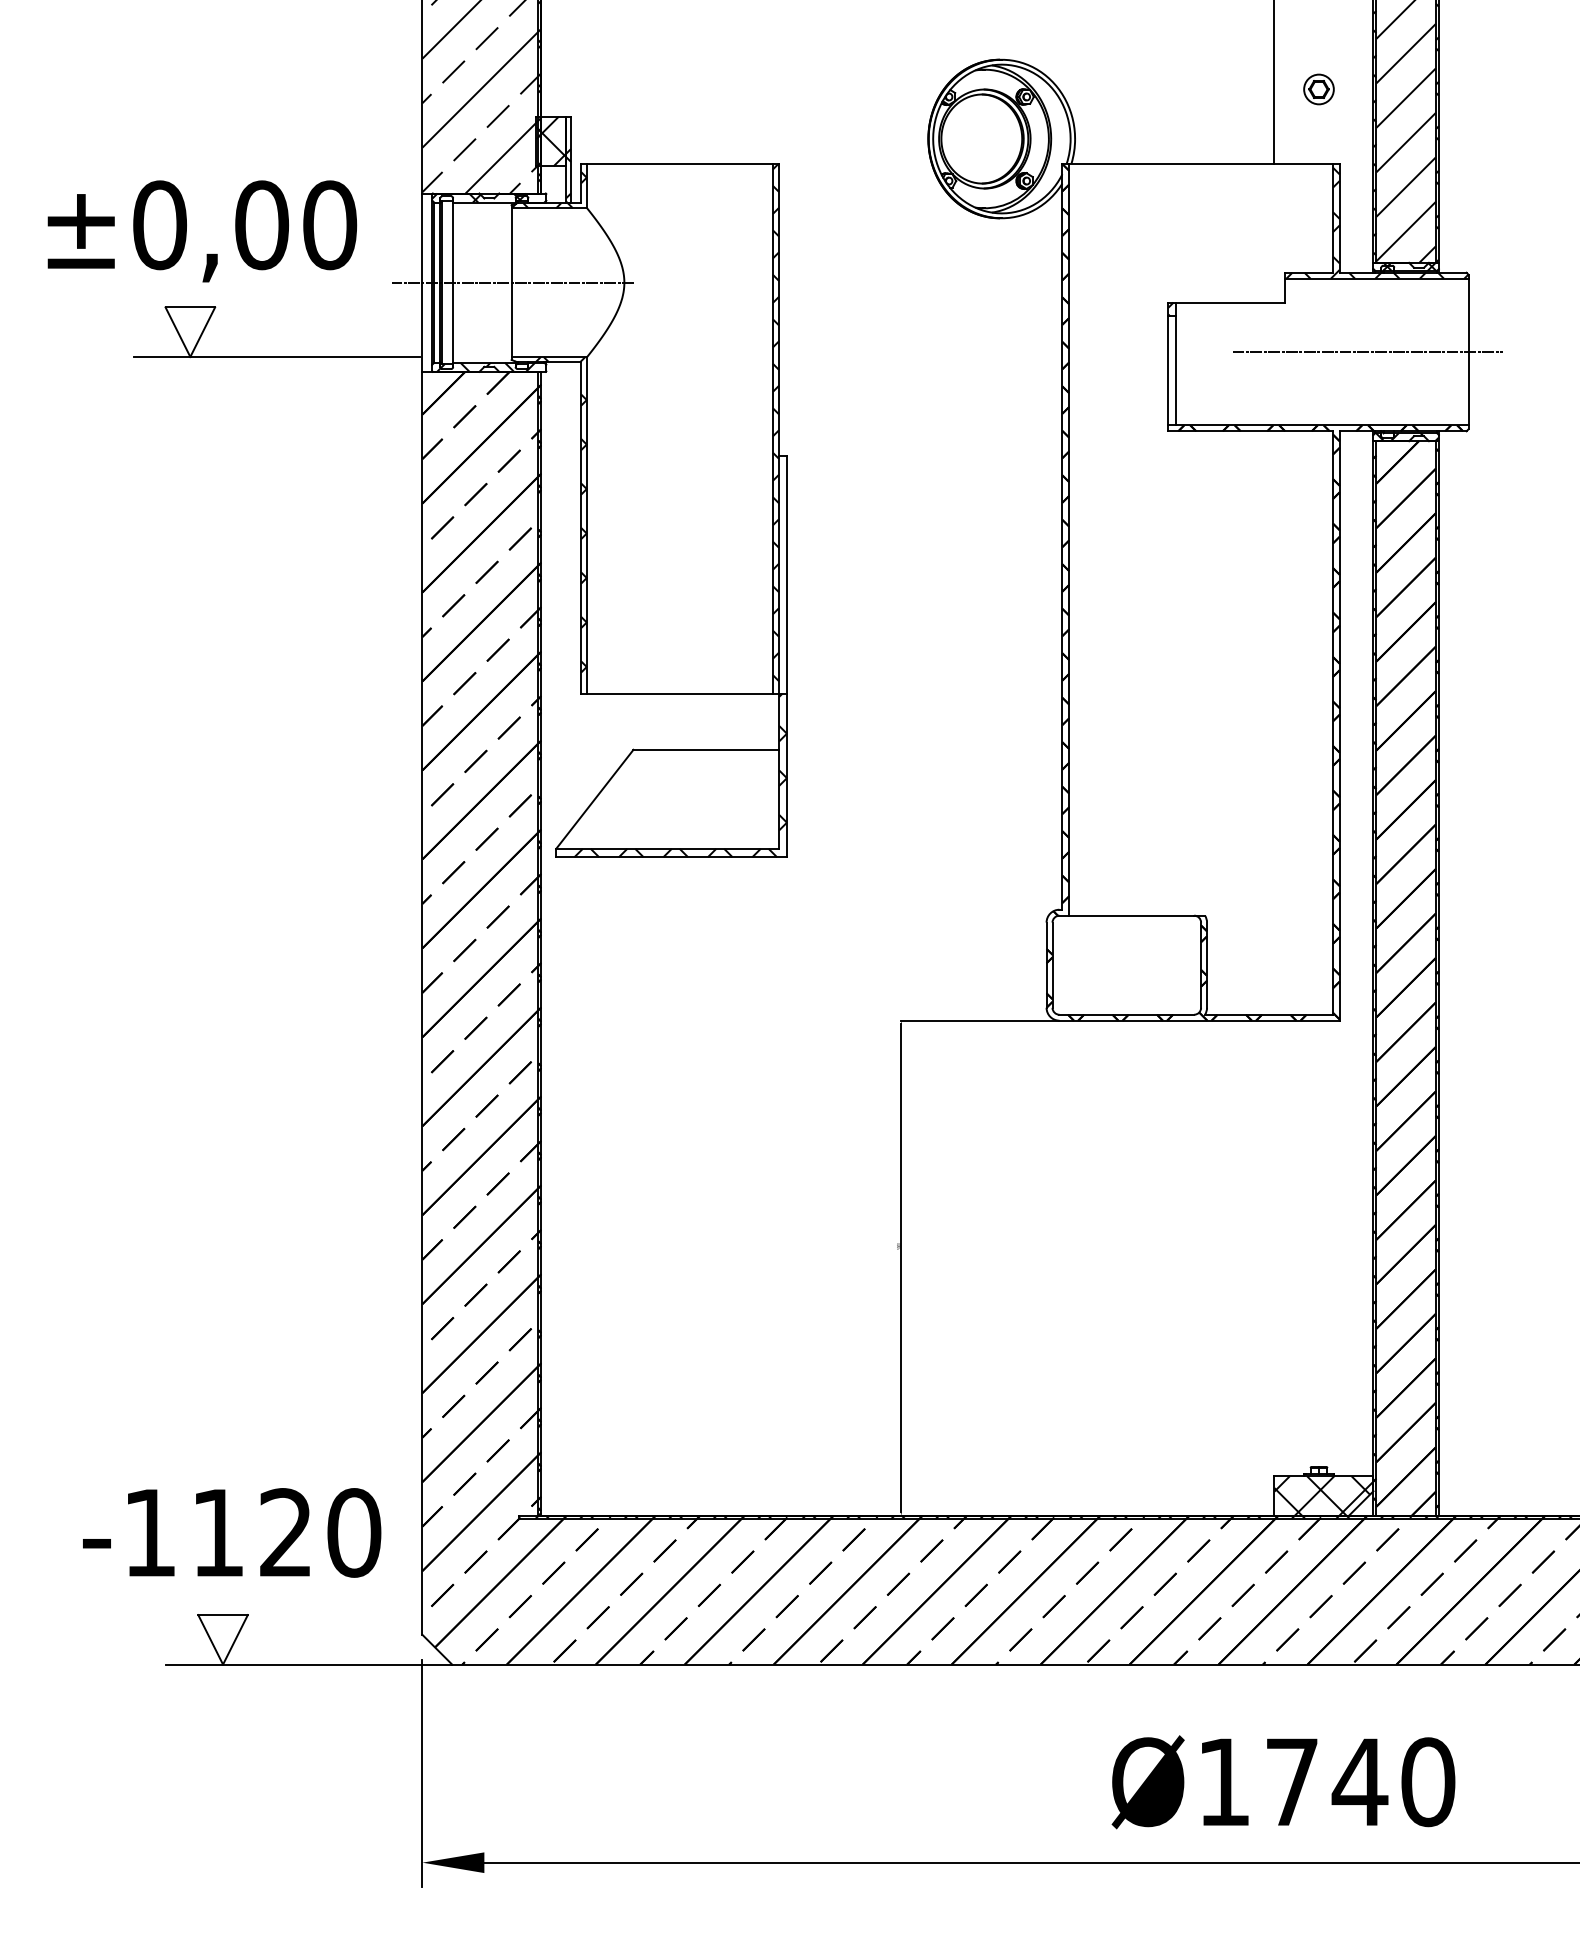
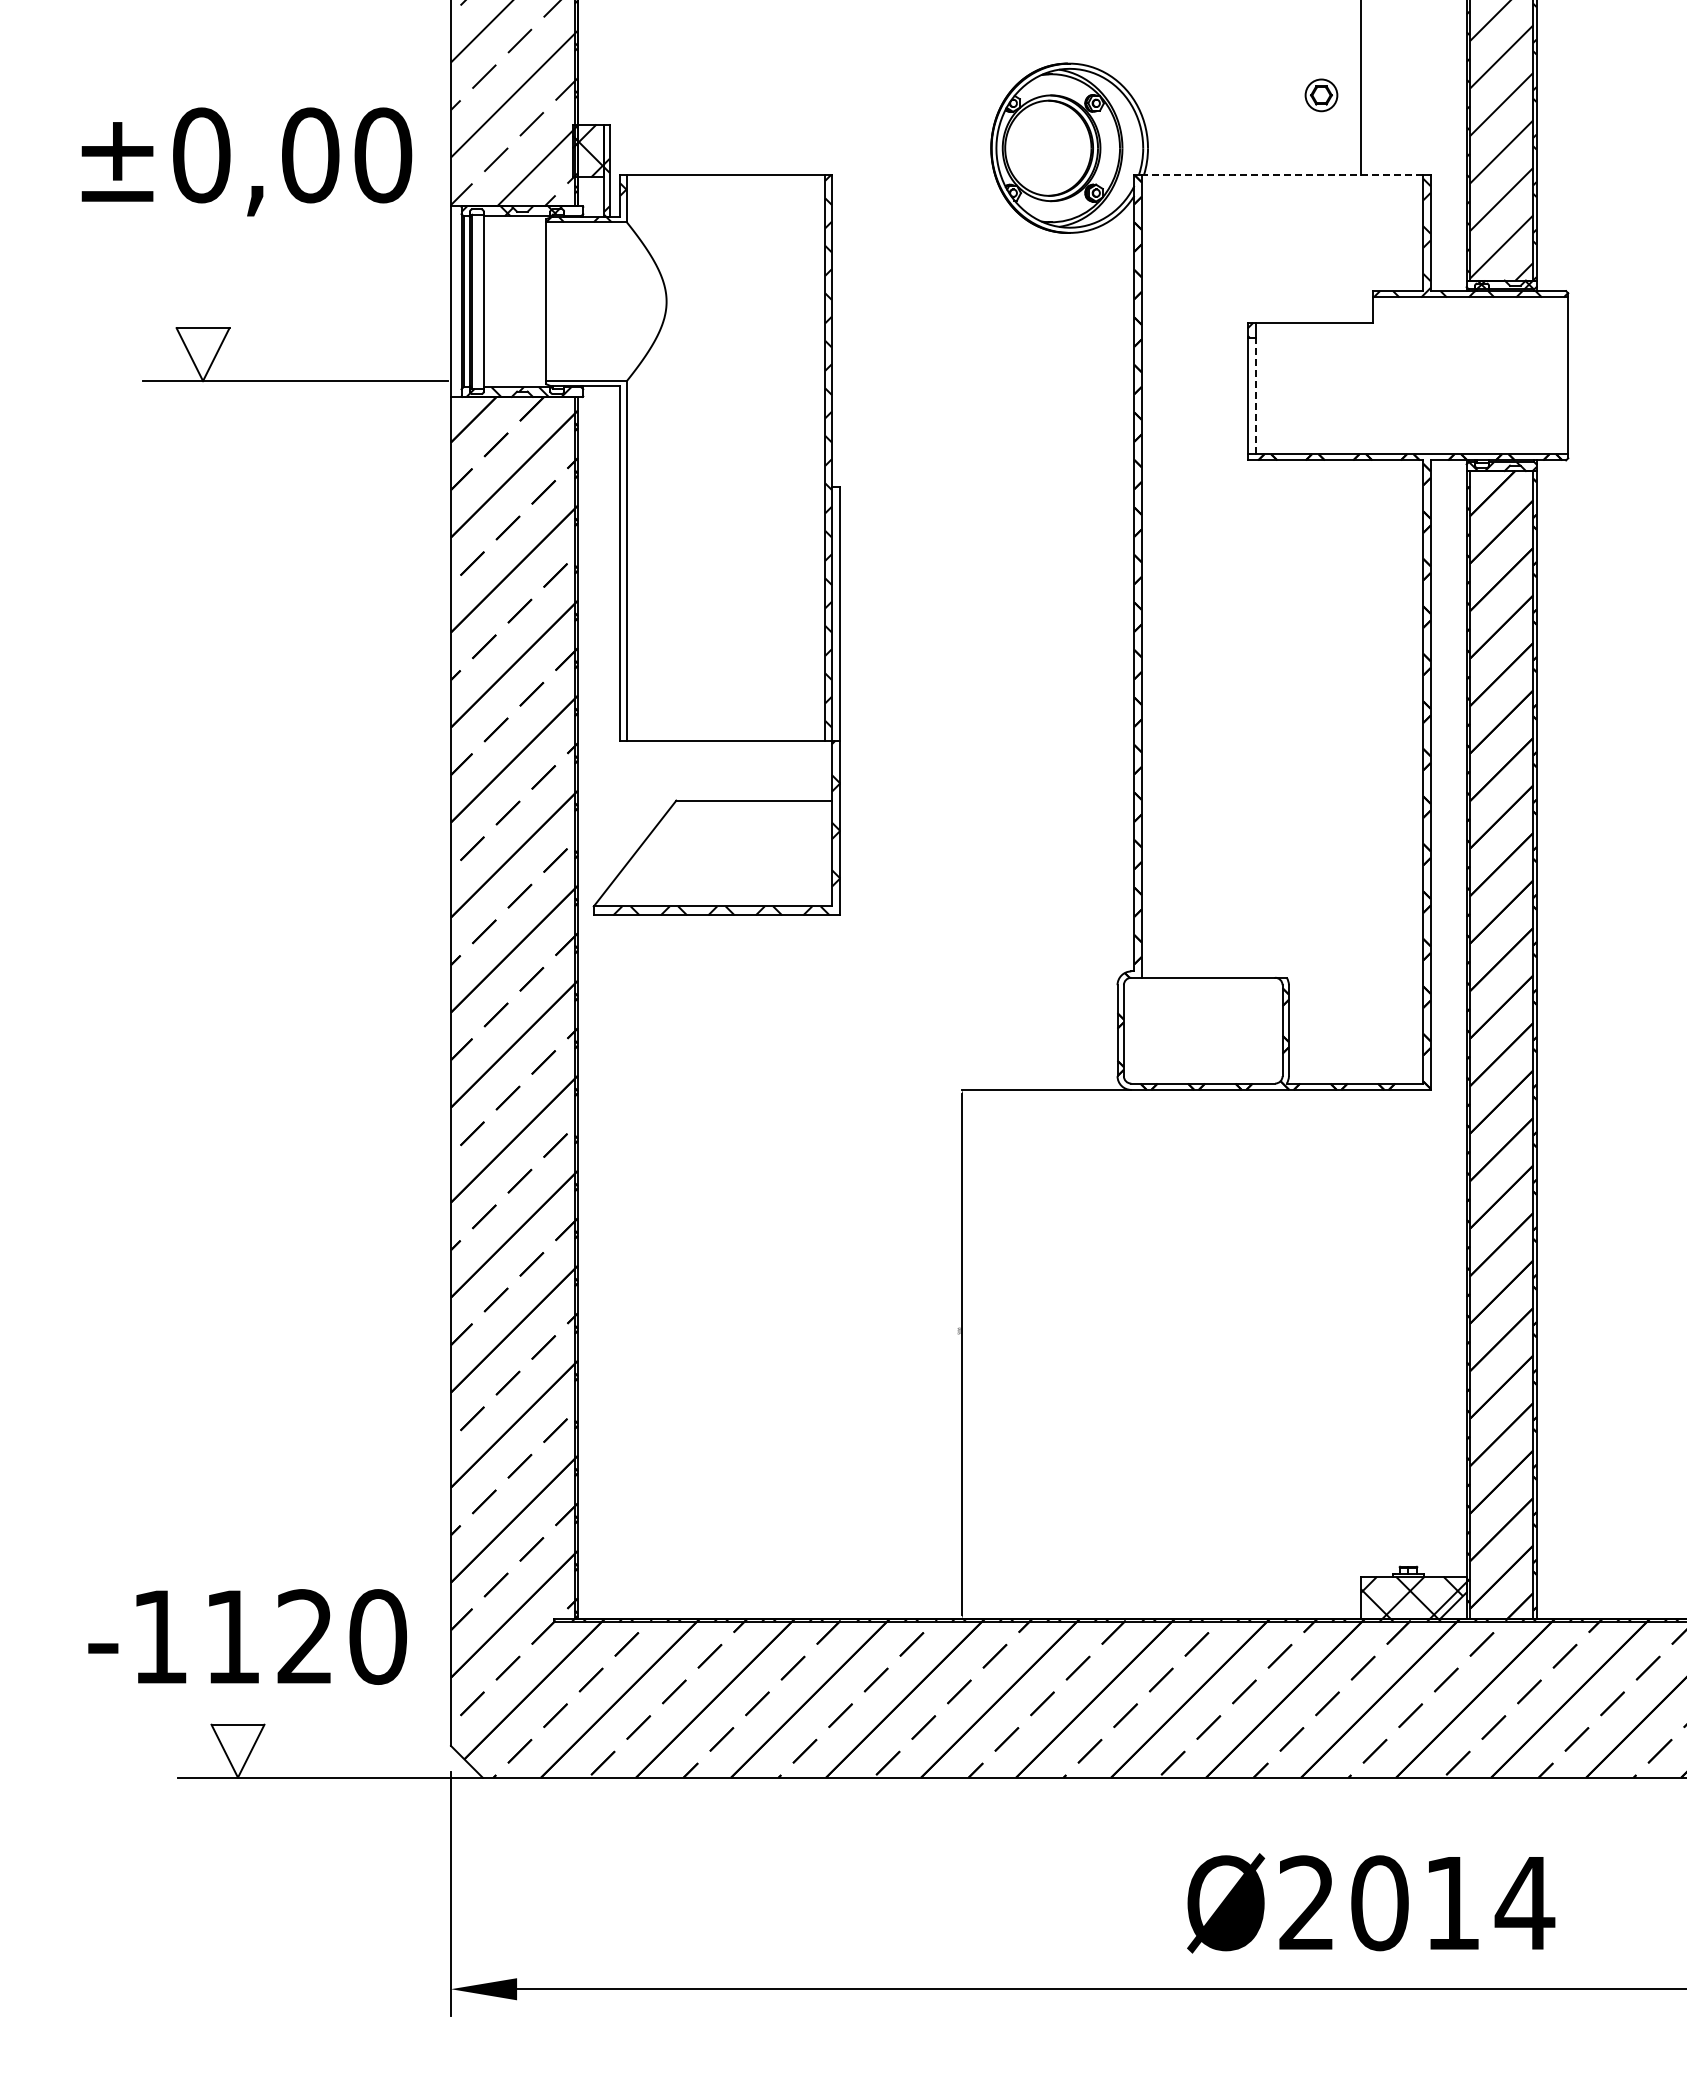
part: (1319, 89) -> (1321, 95), moved
line: (1201, 163) -> (1282, 174), solid -> dashed
text: (202, 230) -> (246, 161), moved
line: (511, 282) -> (546, 301), removed
line: (1367, 351) -> (1460, 375), removed
line: (1176, 370) -> (1256, 395), solid -> dashed
hatch: (561, 514) -> (599, 549), removed
text: (1327, 1782) -> (1417, 1903), Ø1740 -> Ø2014

